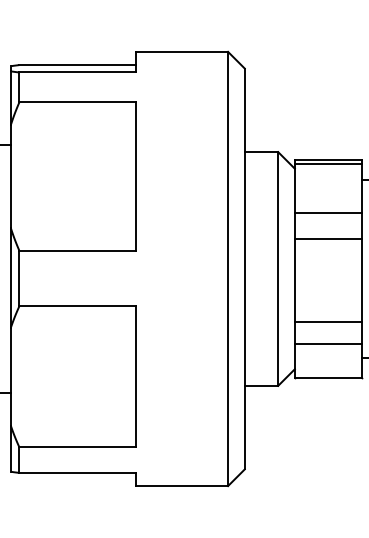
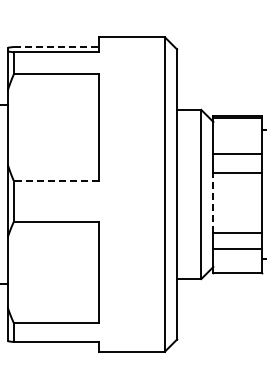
line: (78, 64) -> (56, 46), solid -> dashed
line: (76, 251) -> (55, 181), solid -> dashed
line: (295, 280) -> (213, 202), solid -> dashed

